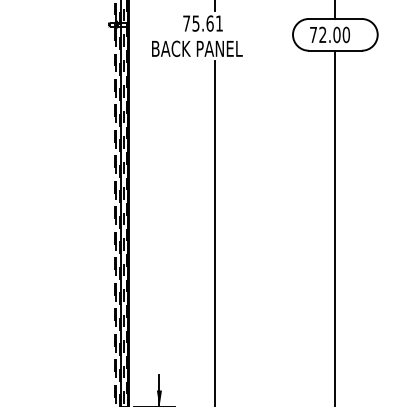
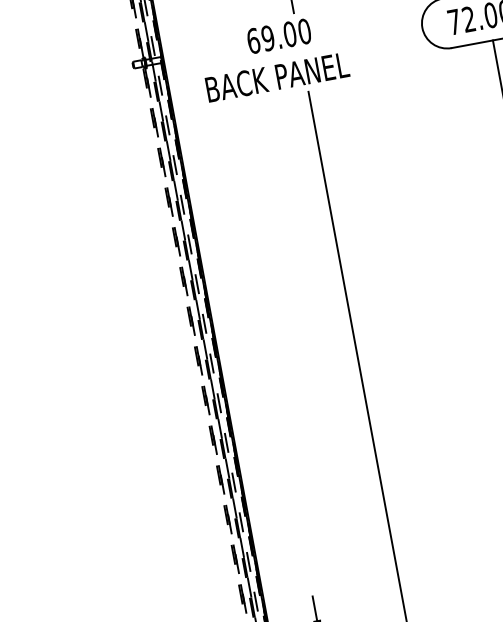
text: (203, 23) -> (279, 36), 75.61 -> 69.00

